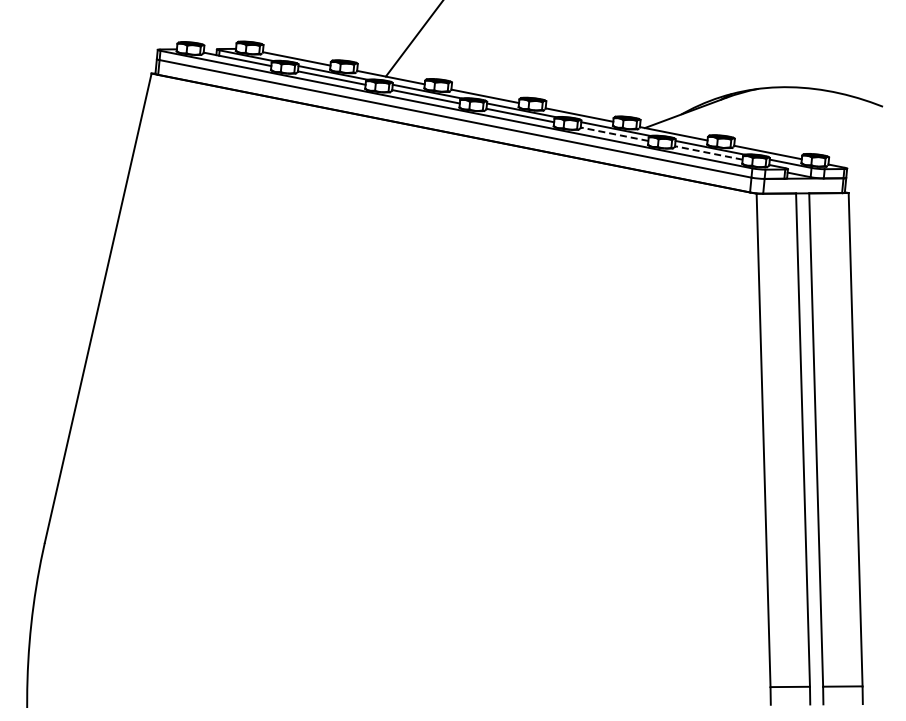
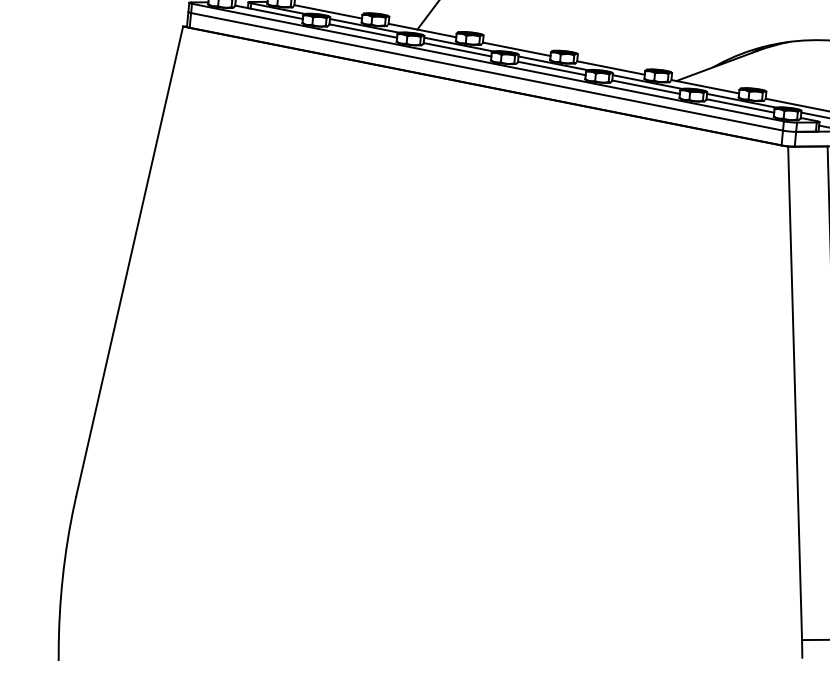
line: (614, 134) -> (646, 87), dashed -> solid
line: (708, 152) -> (740, 105), dashed -> solid

